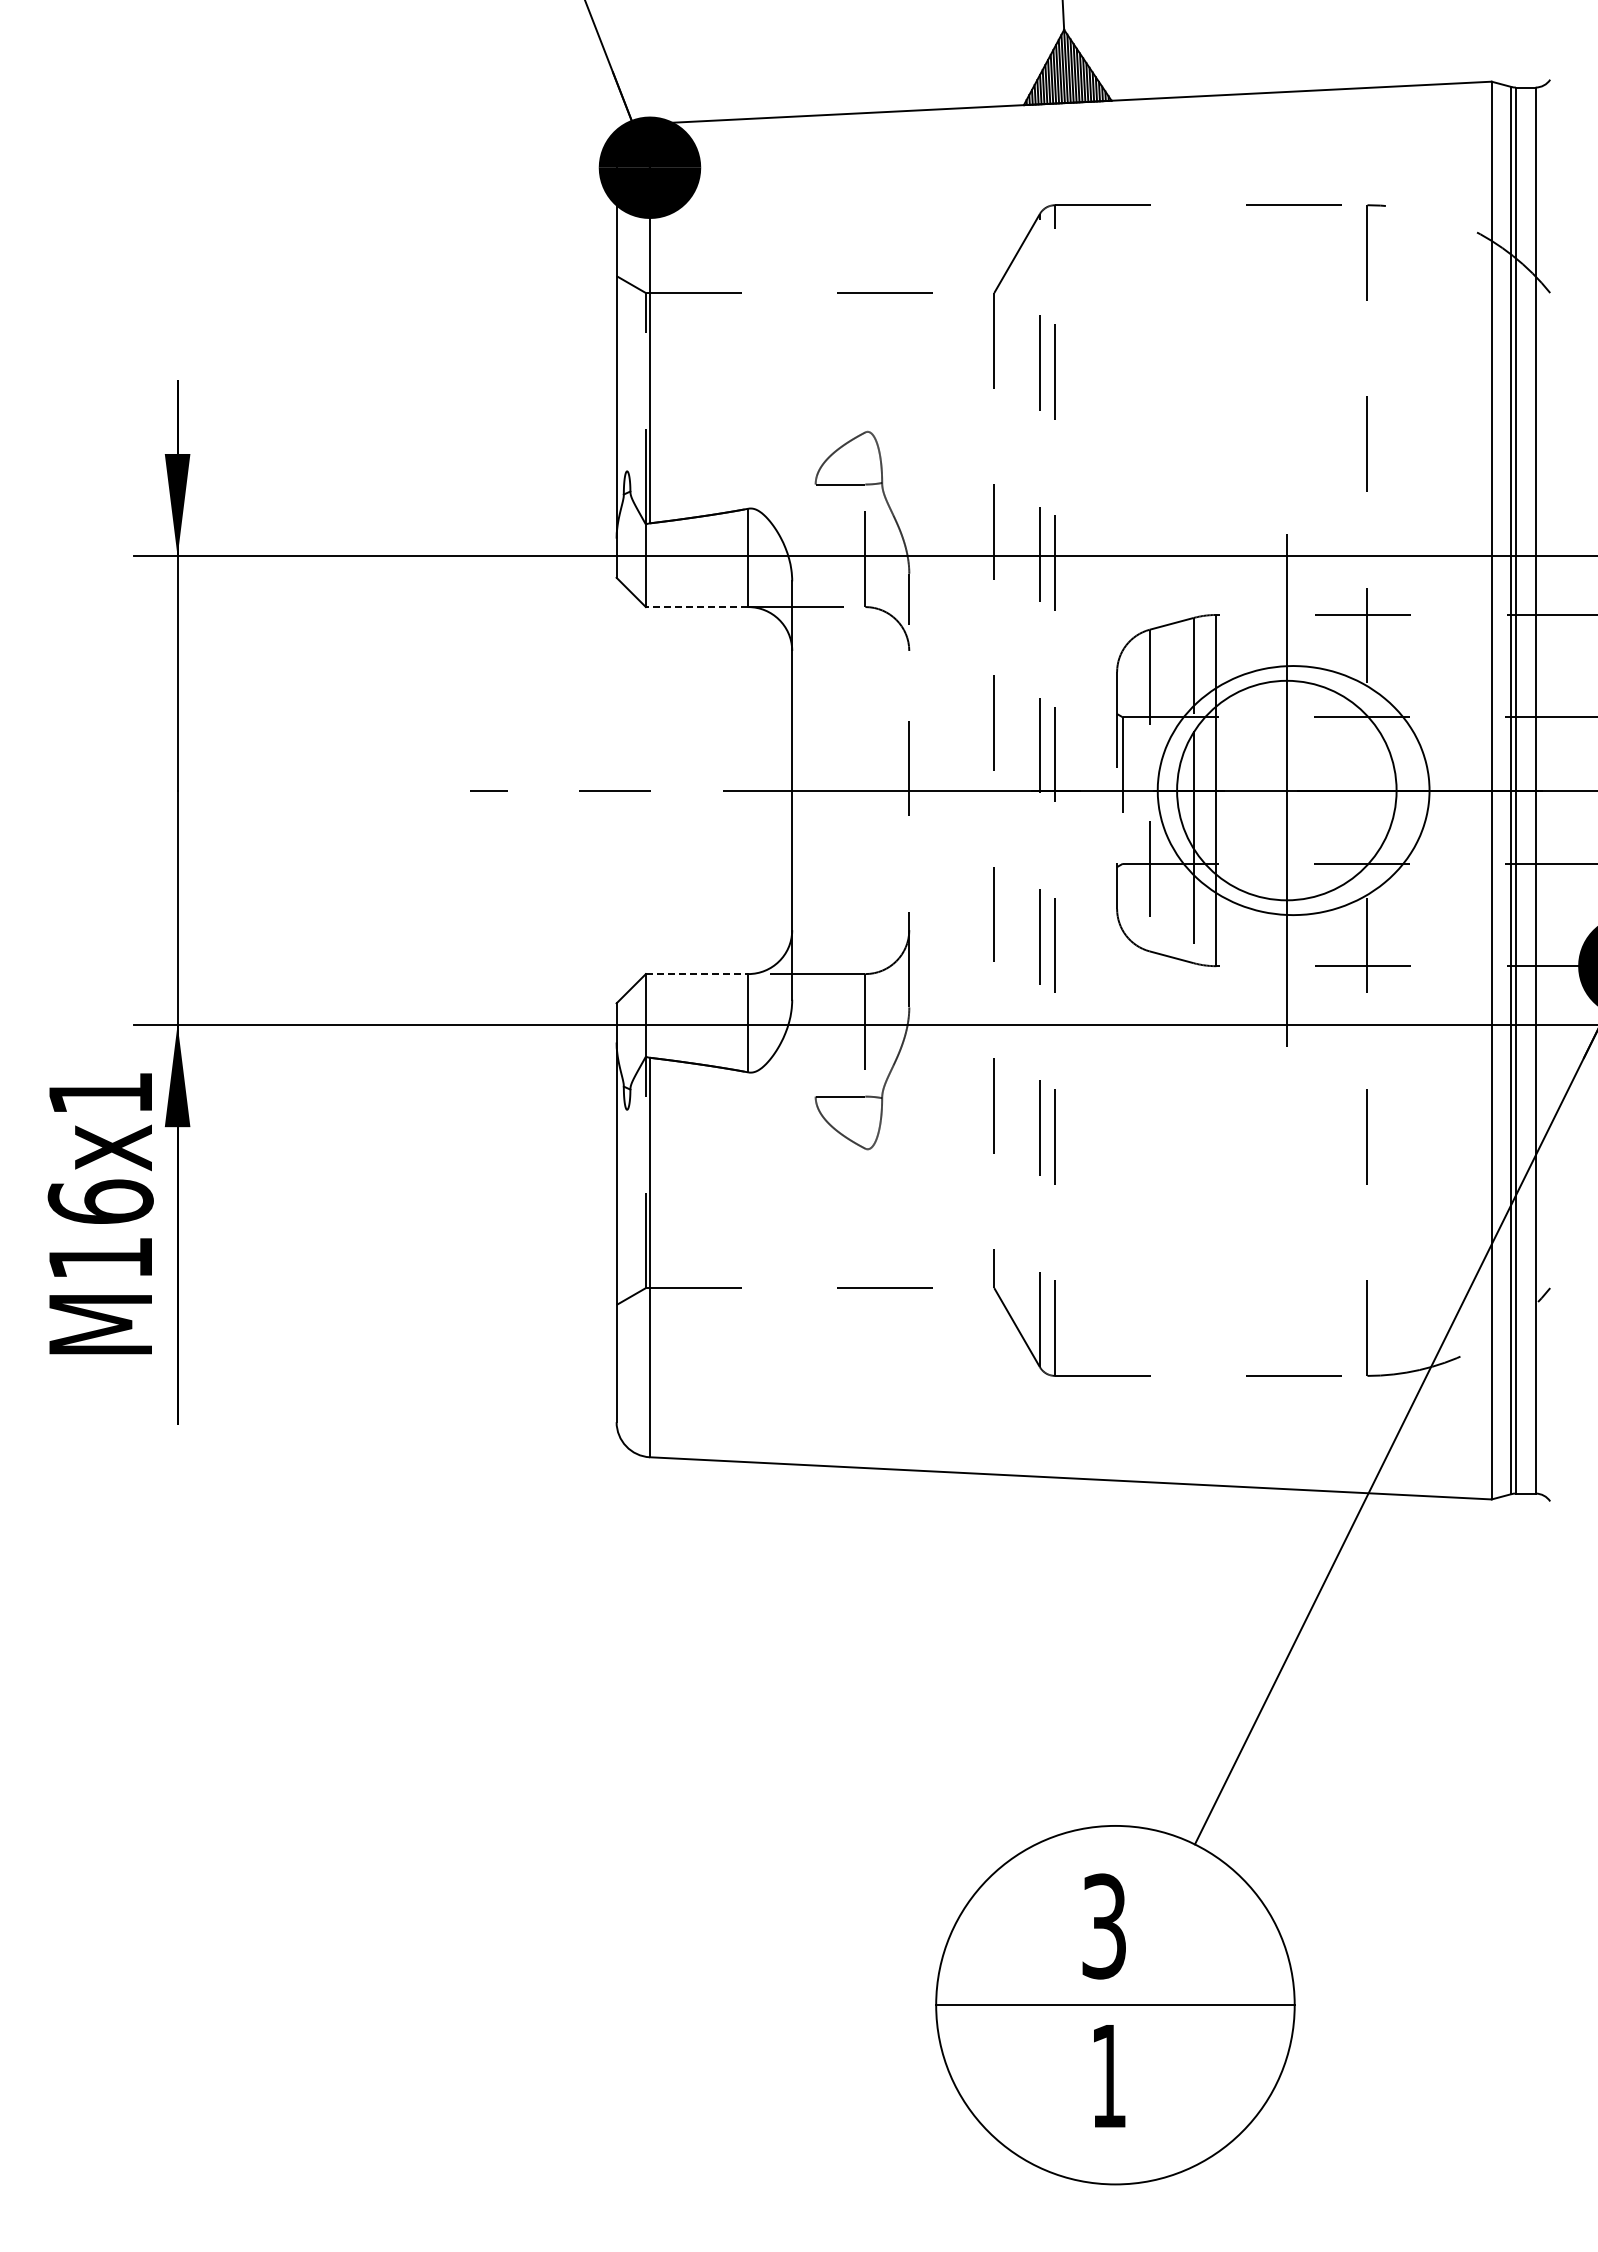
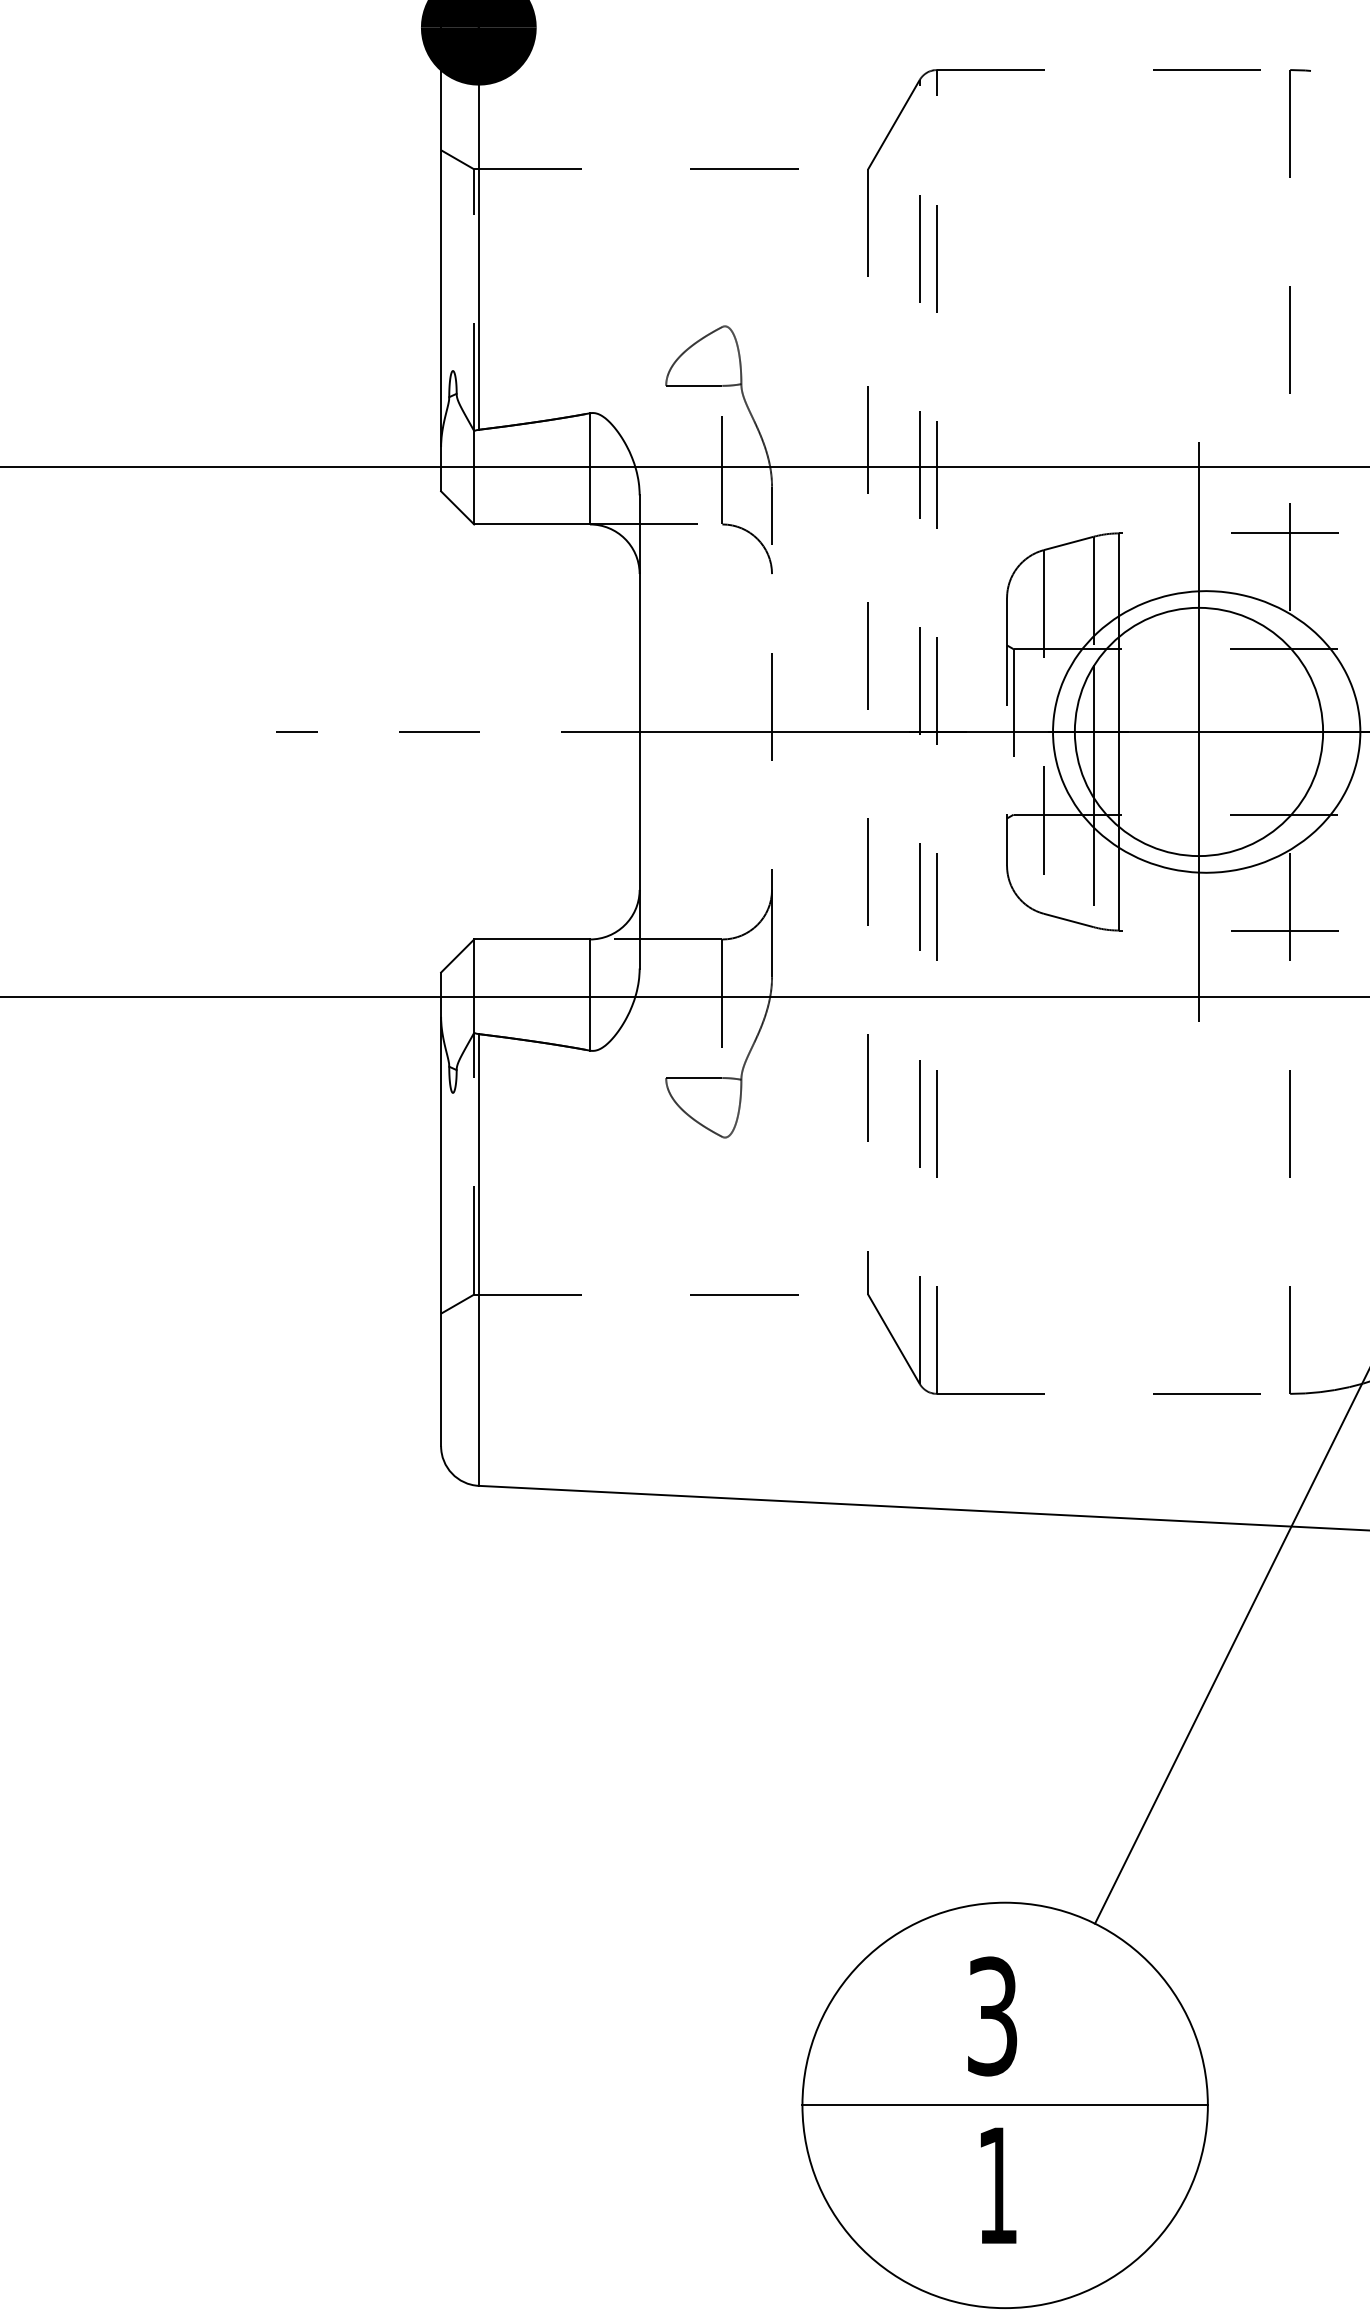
line: (696, 607) -> (531, 524), dashed -> solid
line: (697, 974) -> (532, 939), dashed -> solid

